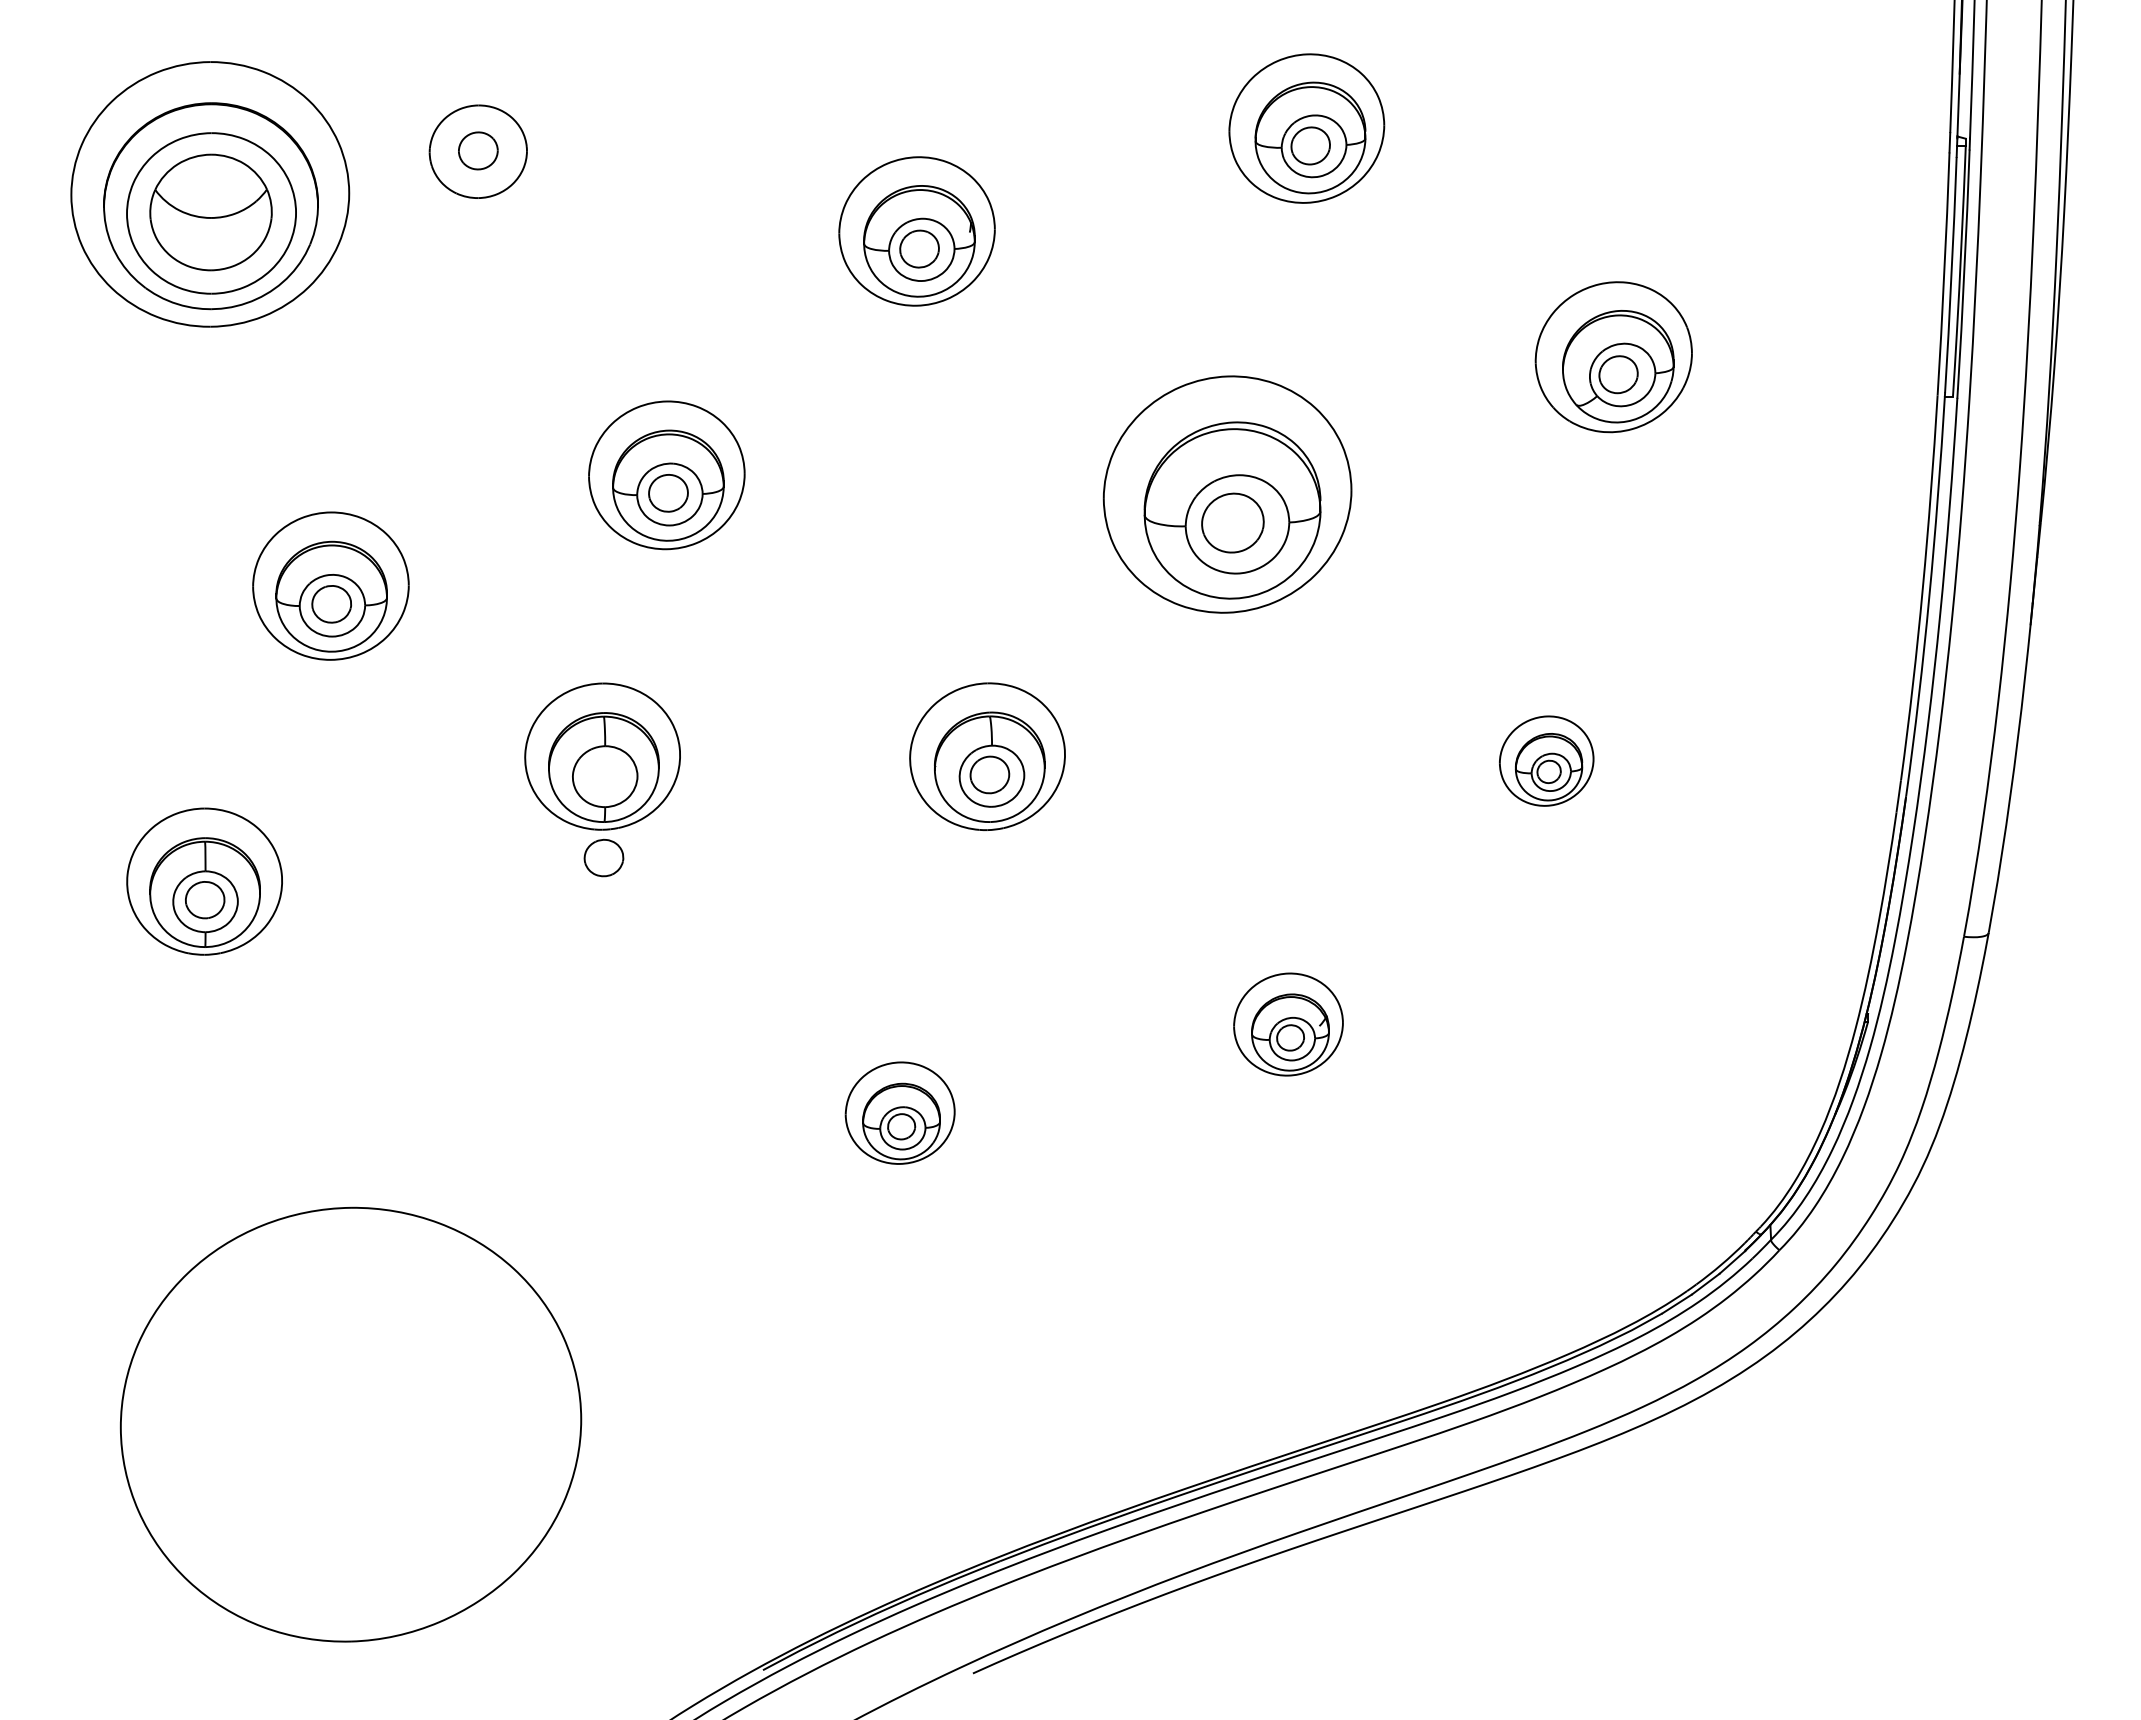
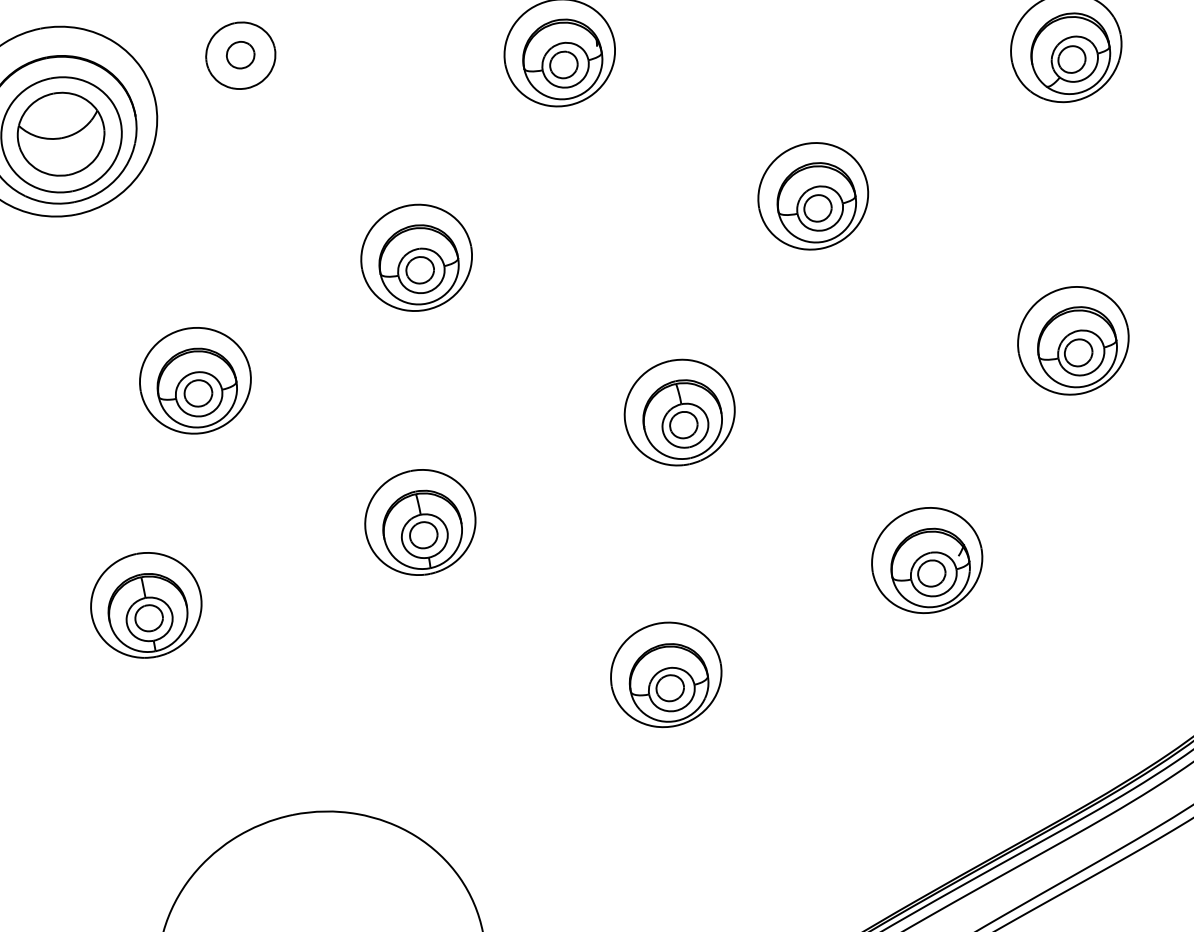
part: (1227, 494) -> (813, 196), size x0.62
part: (602, 756) -> (420, 522), moved
part: (1546, 760) -> (1073, 340), size x1.67
part: (1288, 1024) -> (927, 560), size x1.43
part: (899, 1112) -> (665, 674), size x1.43

